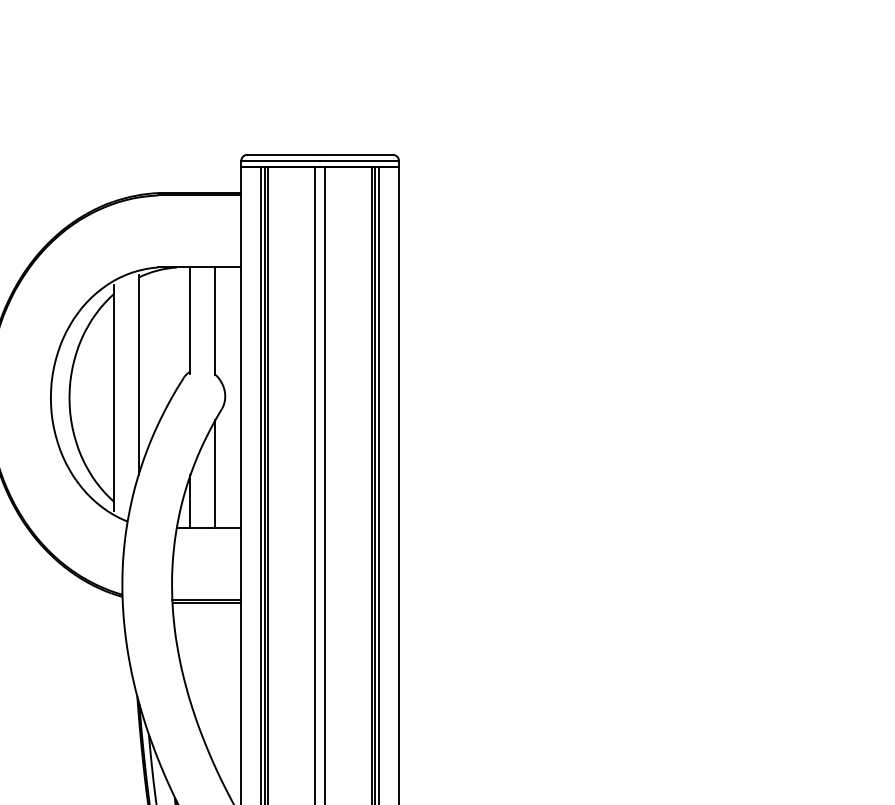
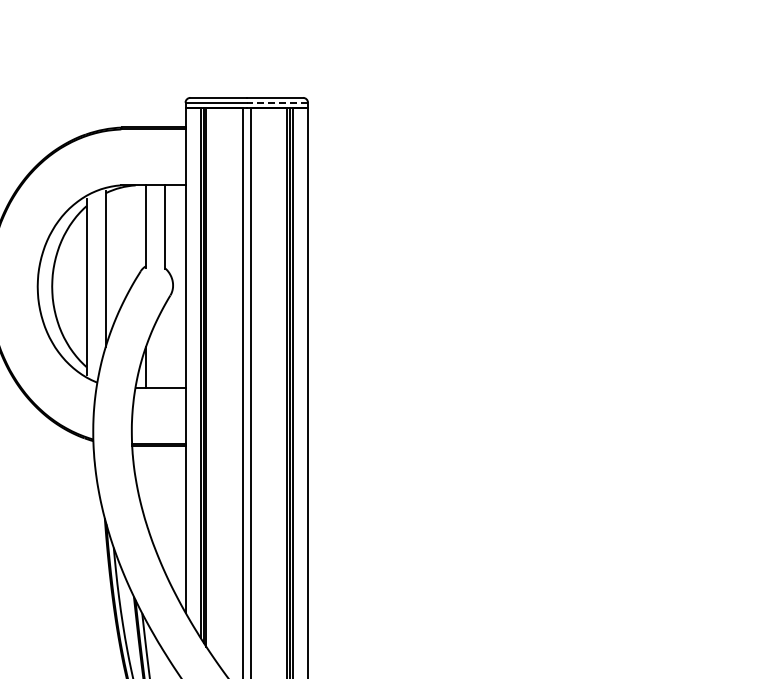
line: (359, 160) -> (277, 102), solid -> dashed
line: (215, 473) -> (165, 345), removed

